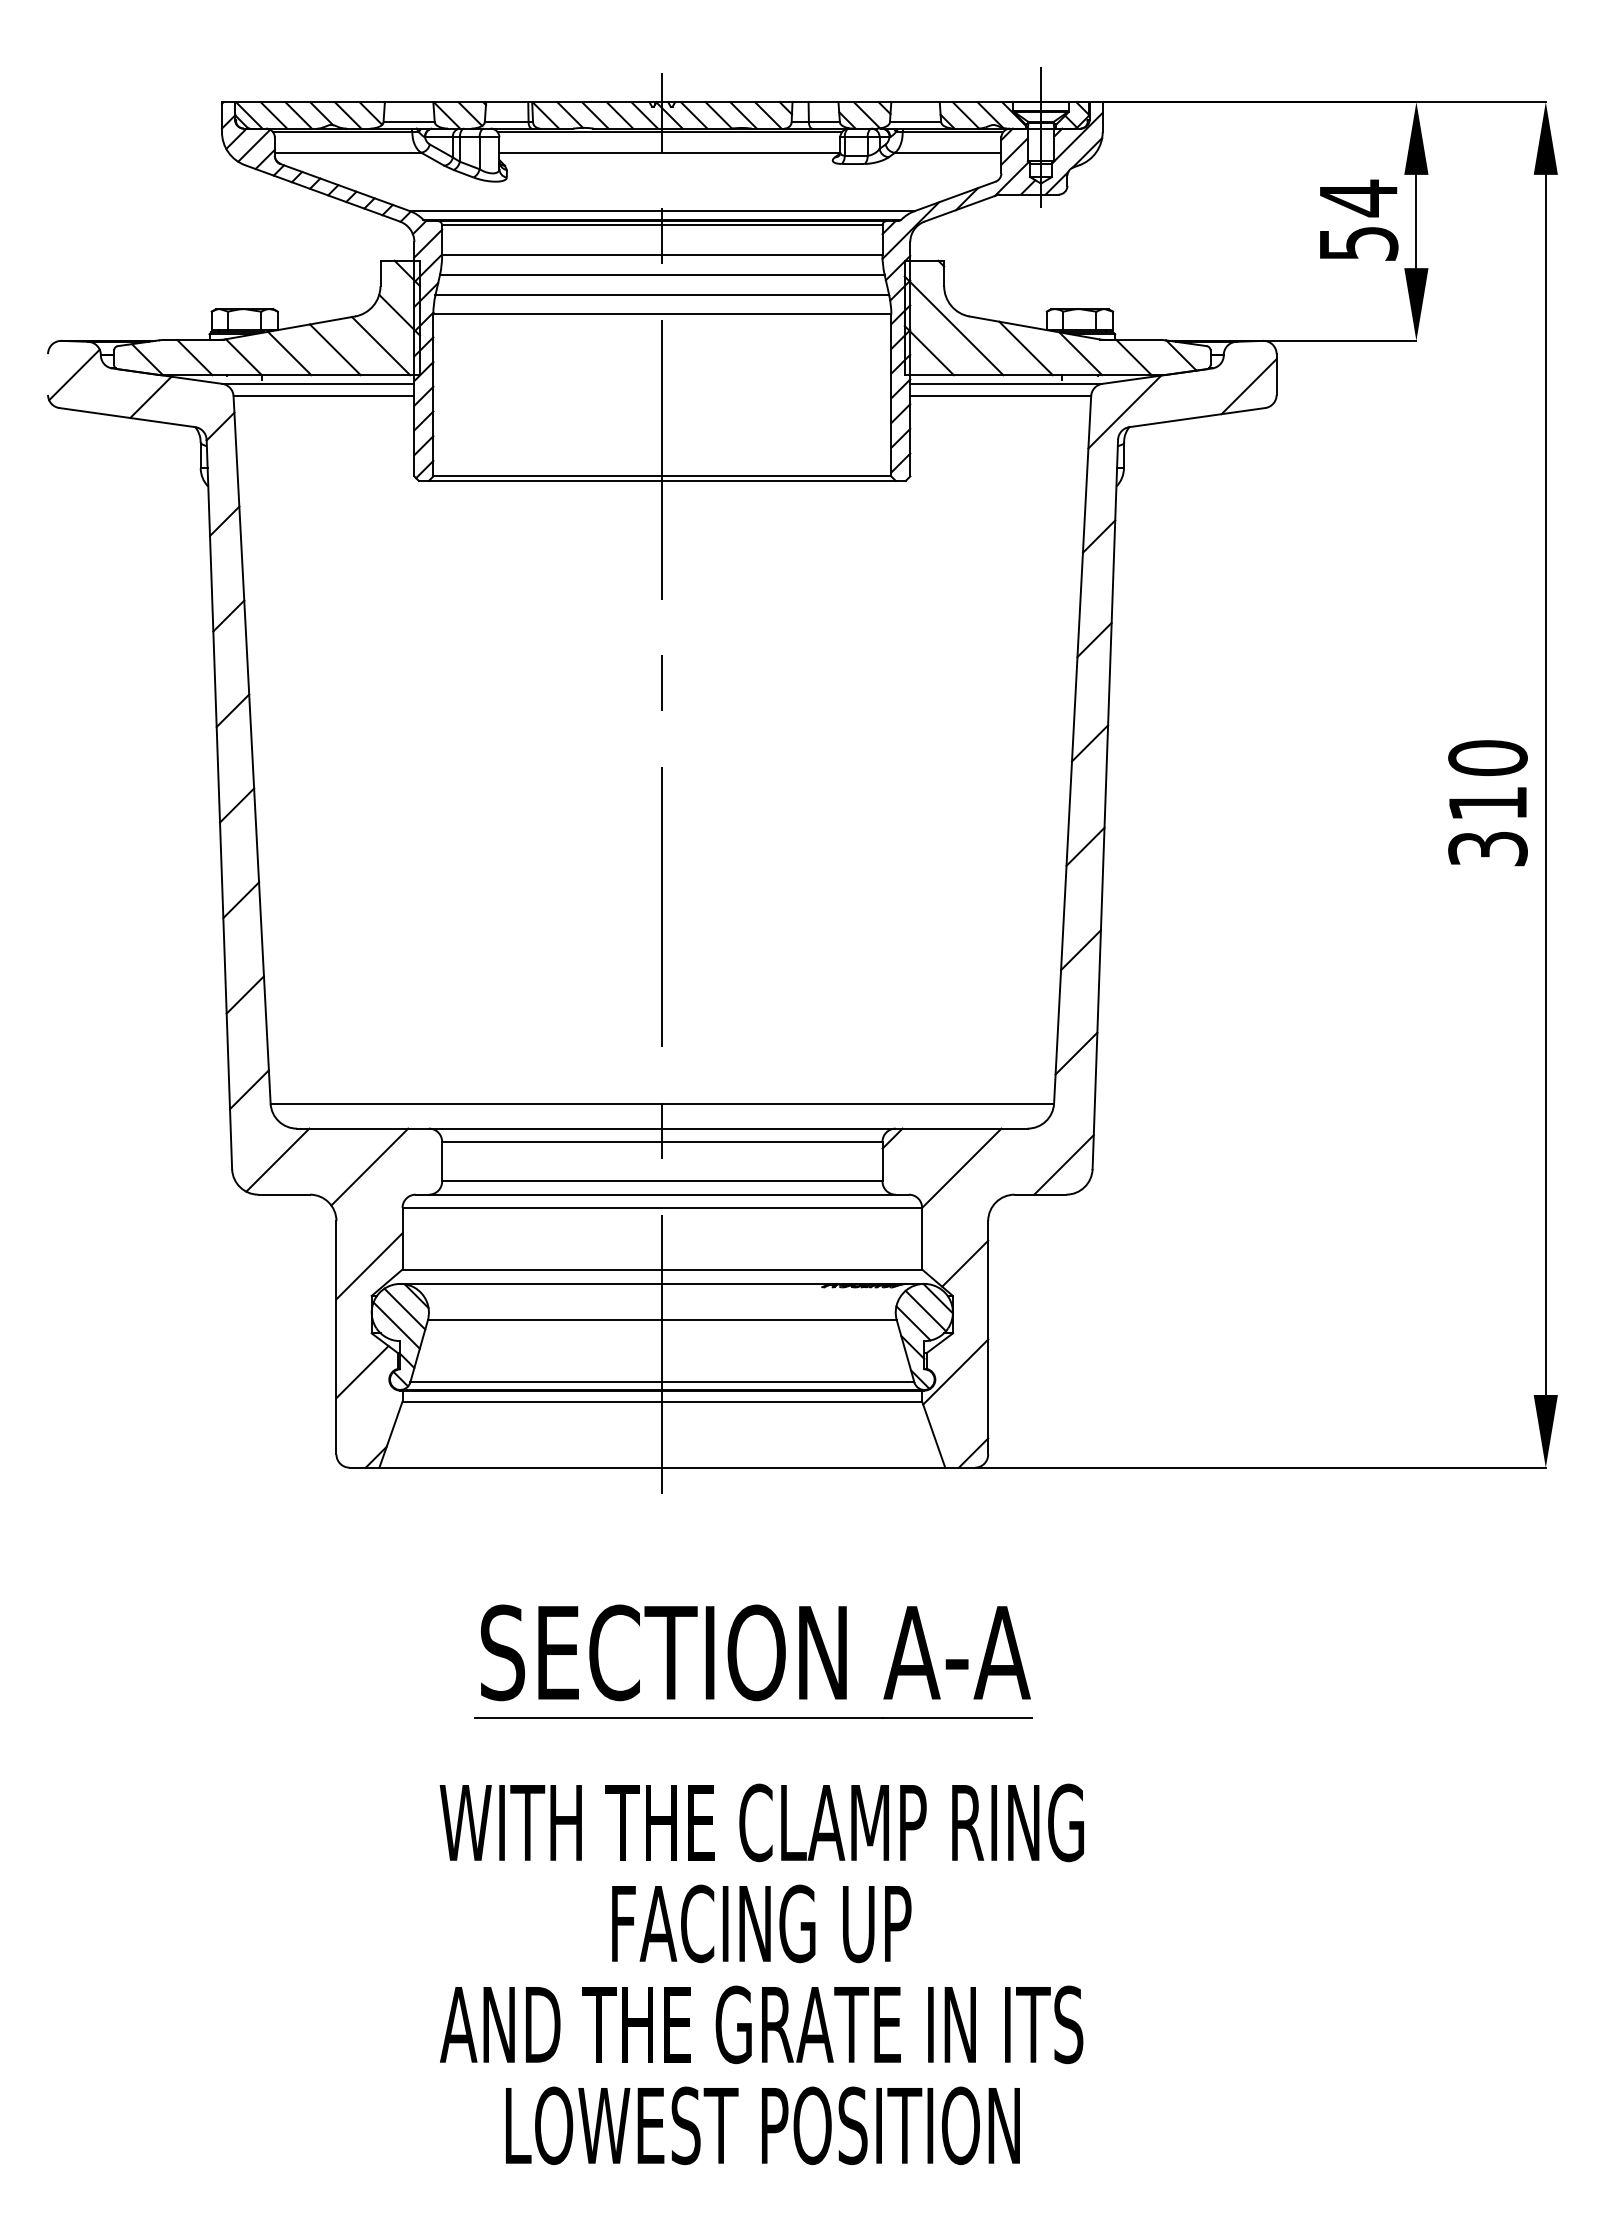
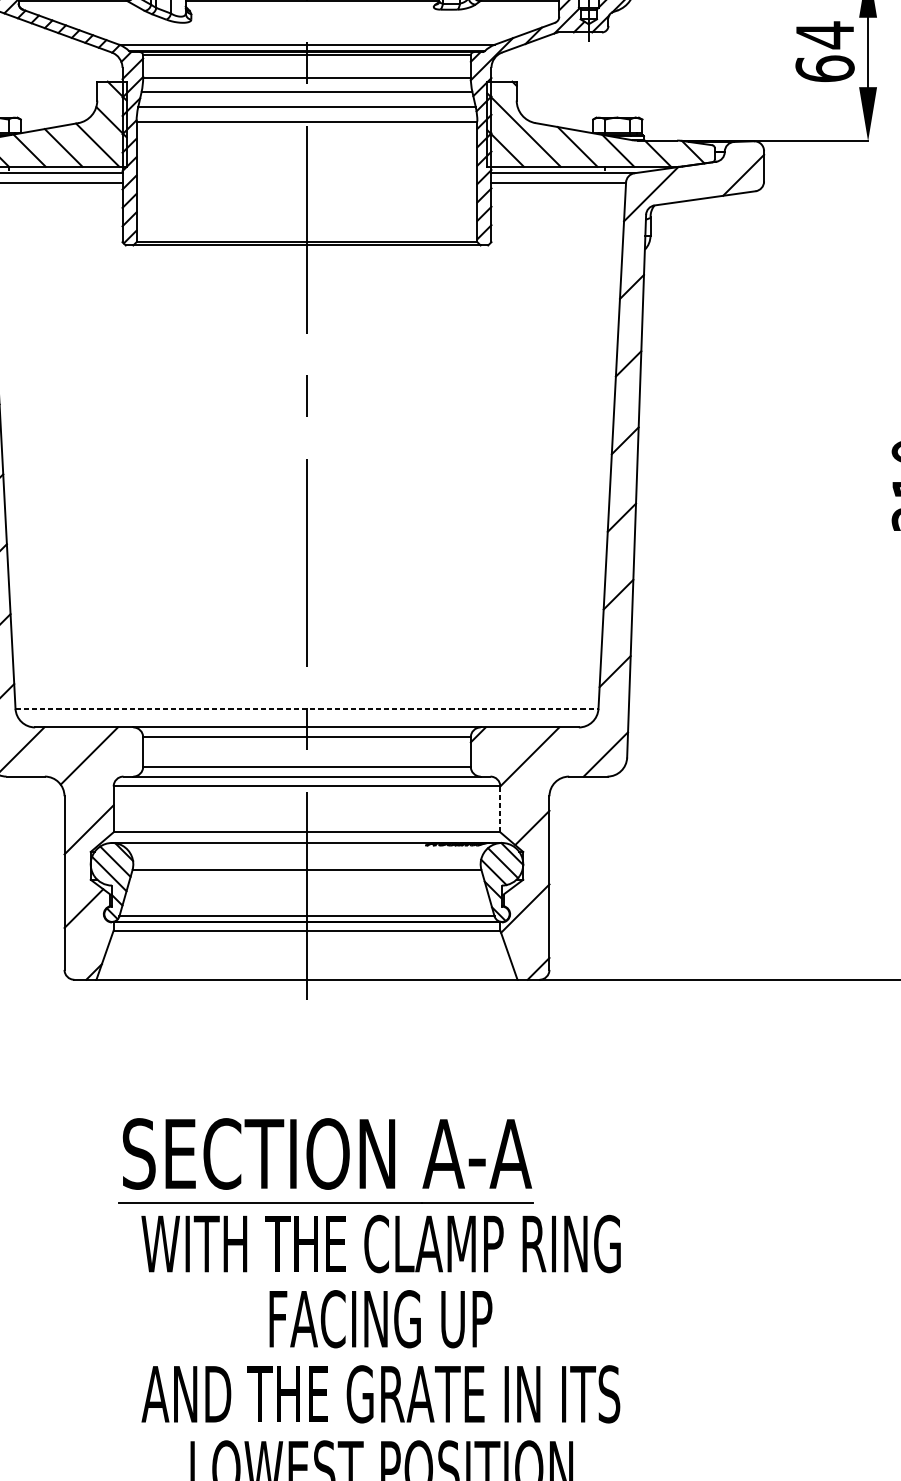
text: (1358, 243) -> (825, 68), 54 -> 64
line: (662, 1103) -> (307, 708), solid -> dashed
line: (922, 1238) -> (500, 809), solid -> dashed
part: (753, 1661) -> (325, 1160), moved

